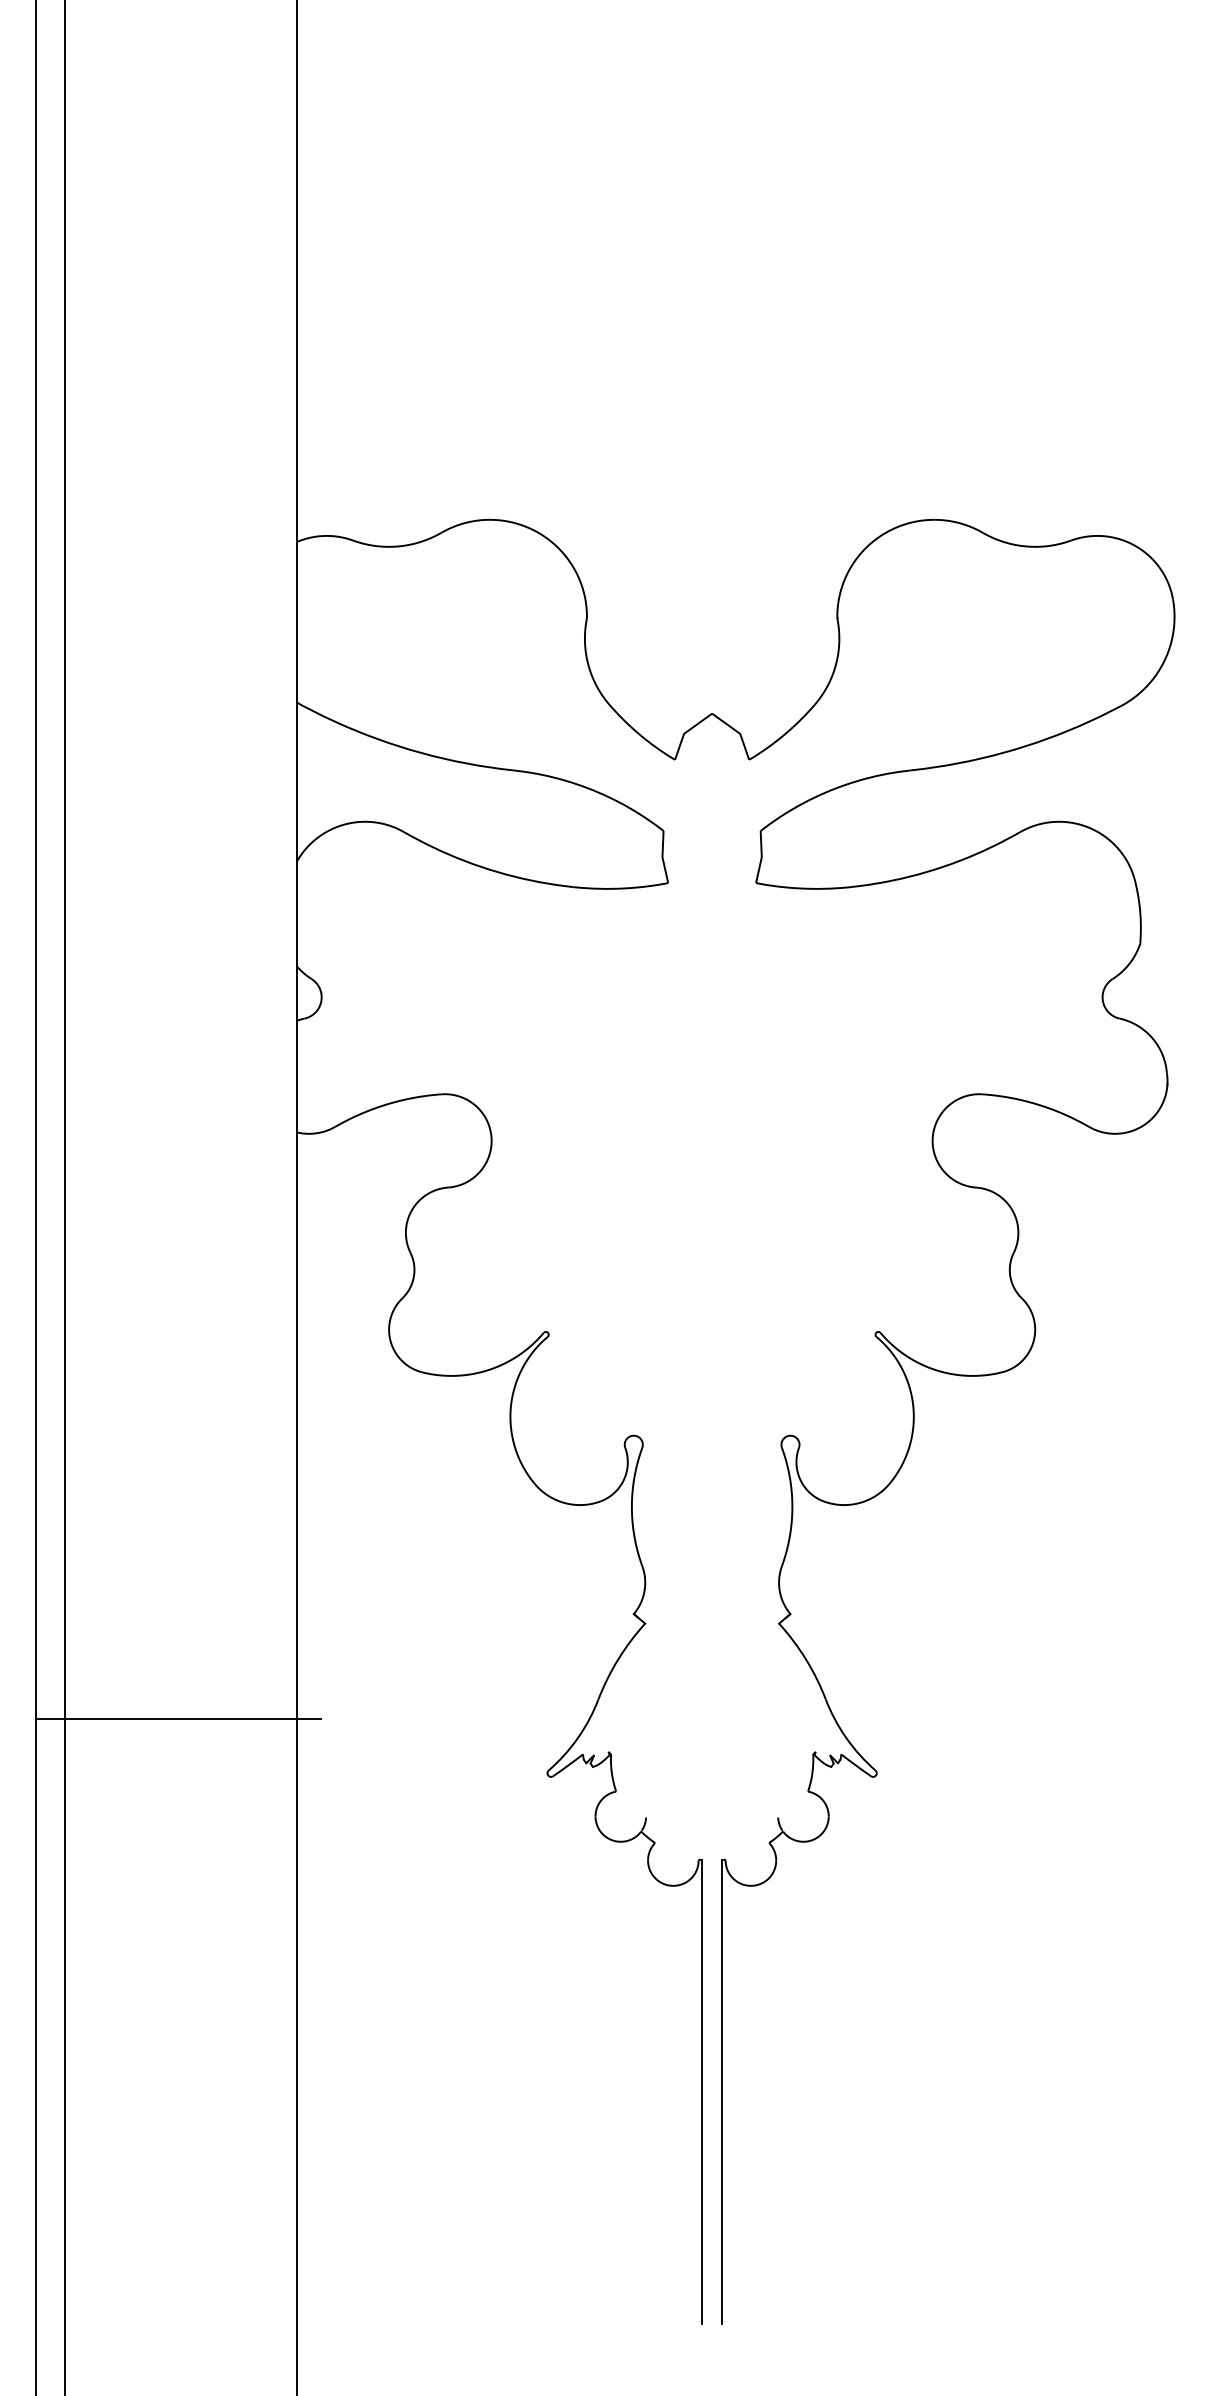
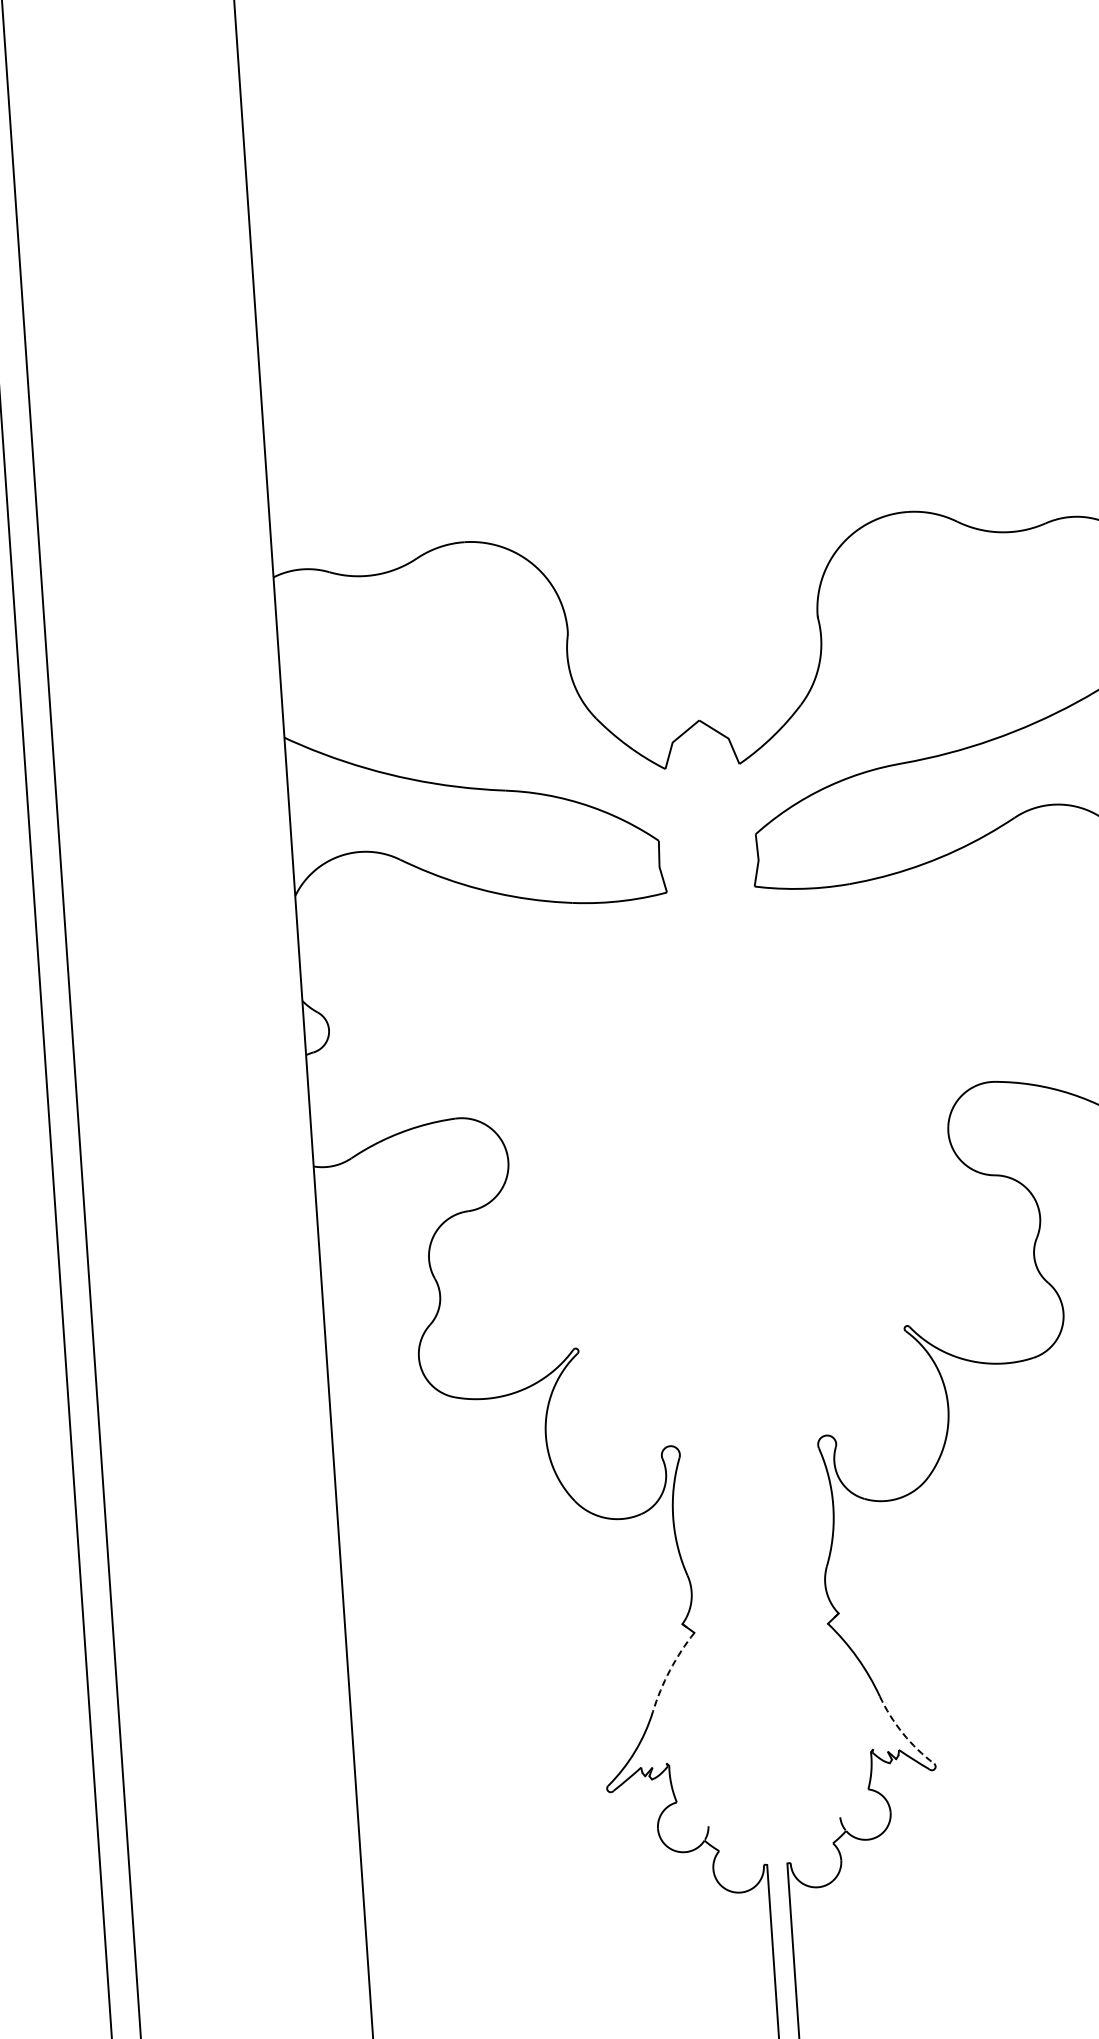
arc: (618, 1659) -> (670, 1670), solid -> dashed
line: (178, 1719) -> (235, 1760), removed
arc: (846, 1738) -> (903, 1733), solid -> dashed

